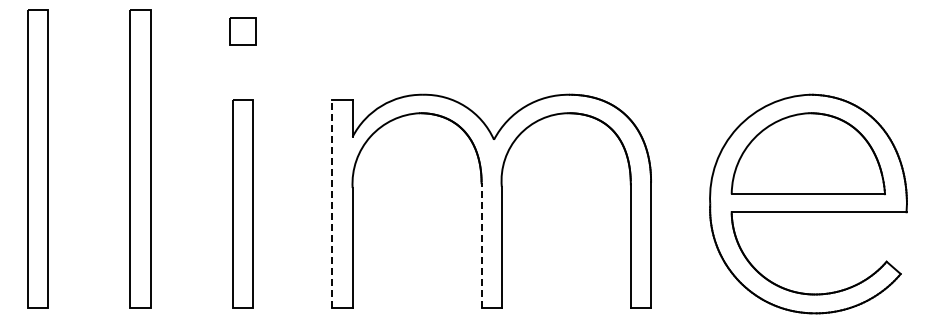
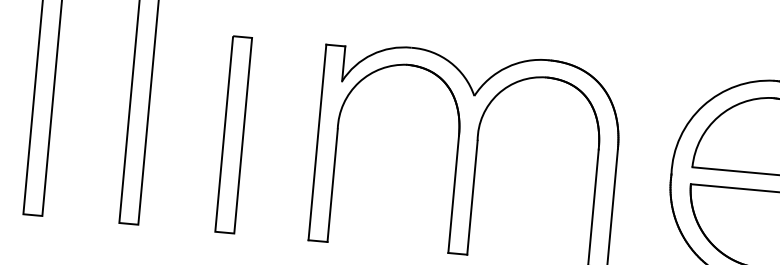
line: (332, 203) -> (317, 141), dashed -> solid
line: (481, 245) -> (453, 194), dashed -> solid

